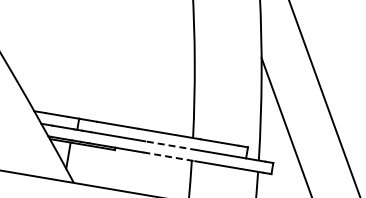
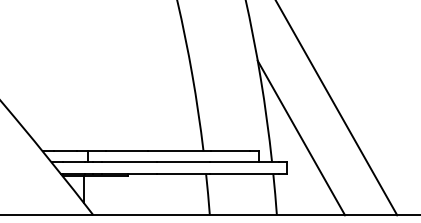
line: (170, 145) -> (182, 162), dashed -> solid
line: (169, 156) -> (183, 173), dashed -> solid

